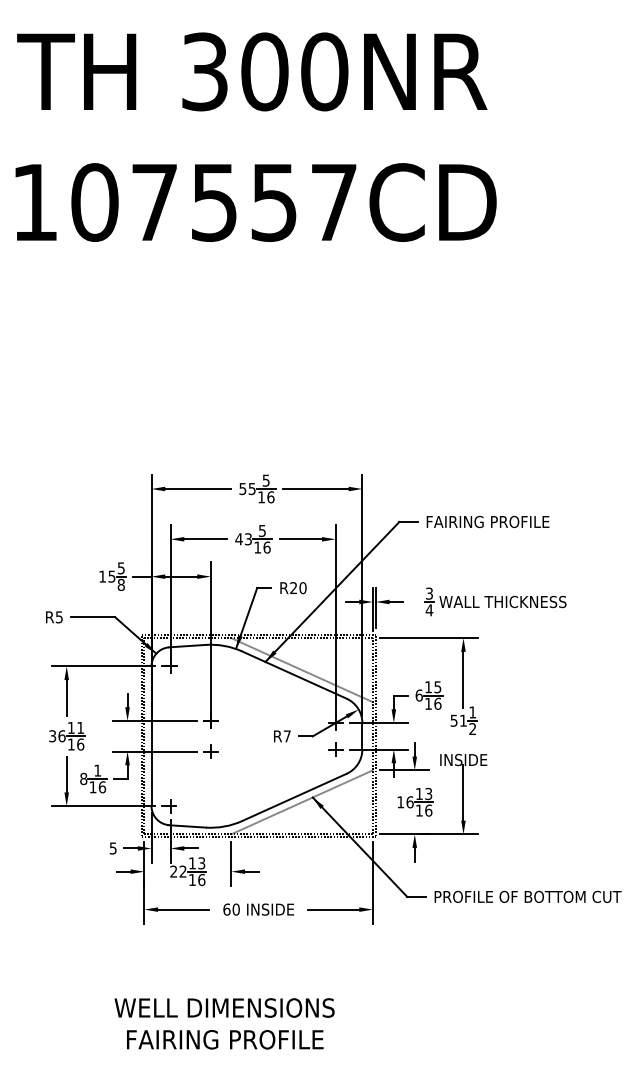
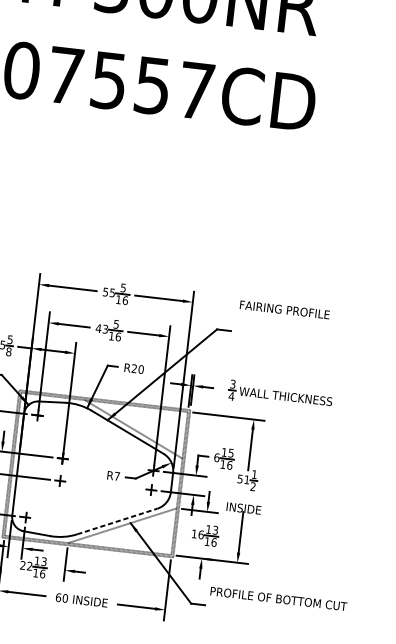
text: (487, 521) -> (284, 309), moved
line: (294, 797) -> (117, 521), solid -> dashed
text: (527, 896) -> (278, 598), moved

